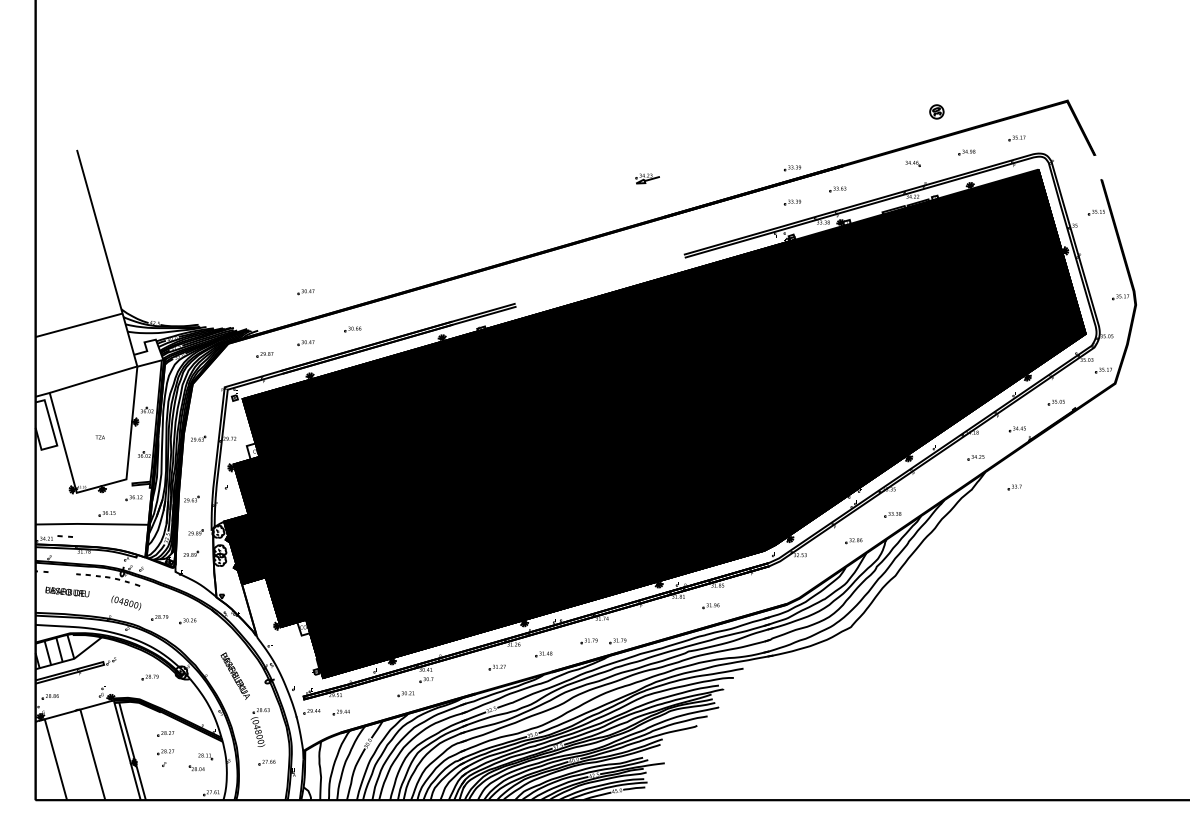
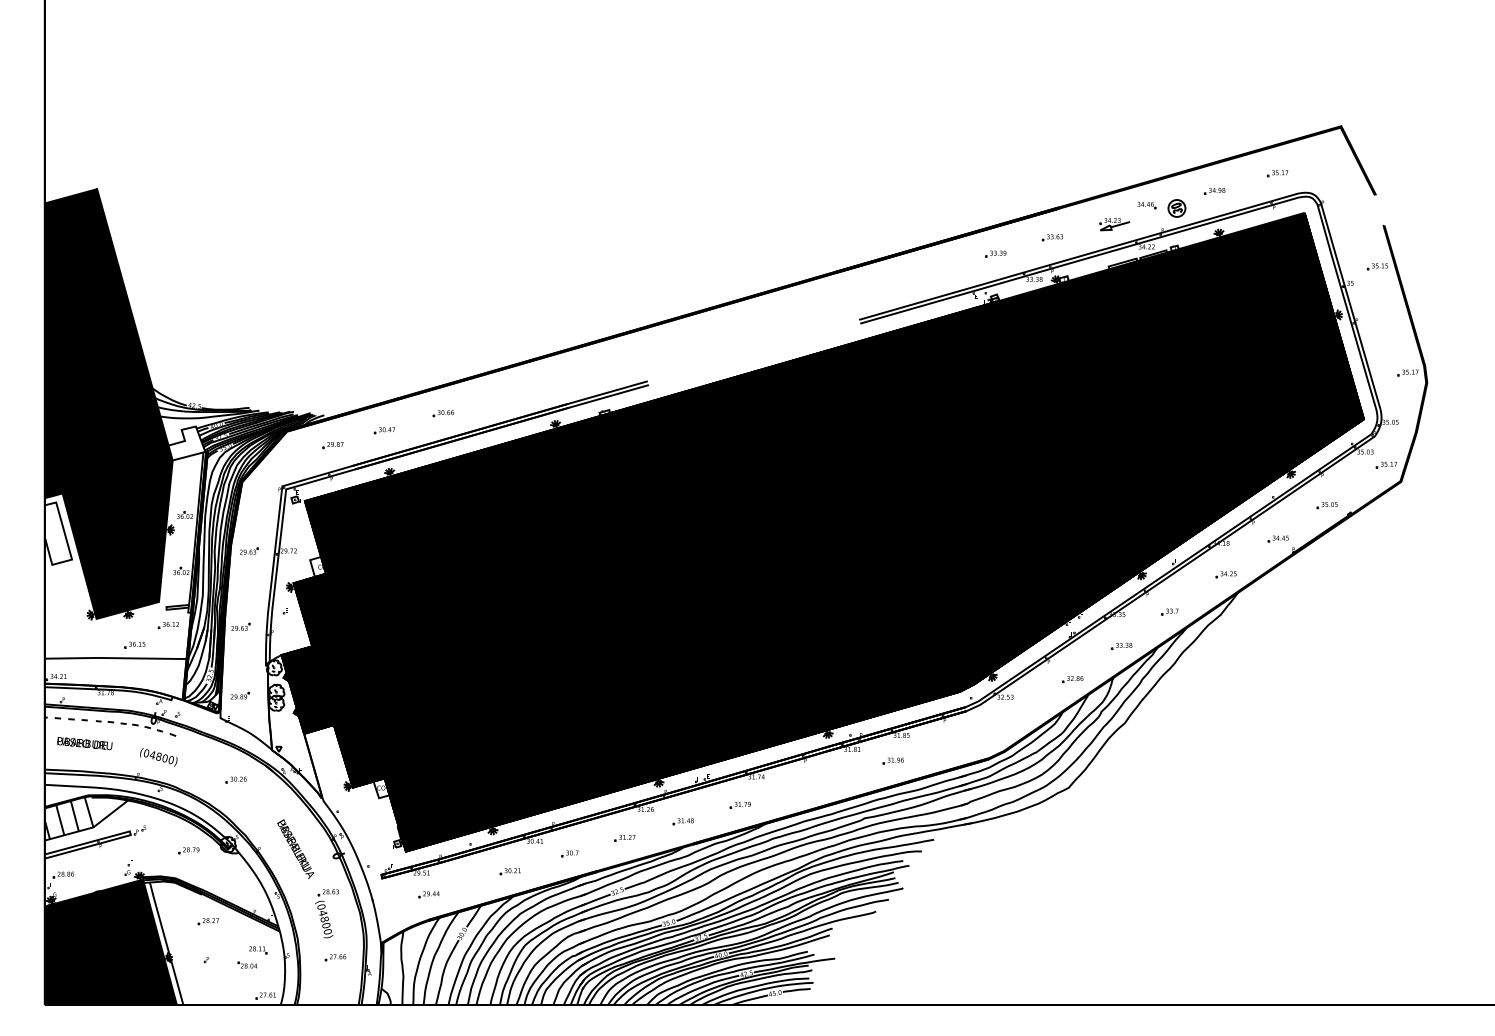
part: (936, 111) -> (1176, 208), moved
part: (792, 167) -> (995, 210), removed
part: (647, 178) -> (1114, 224), moved
part: (306, 291) -> (384, 366), removed
fill: (86, 321) -> (108, 403), added
part: (1014, 486) -> (1169, 611), moved
part: (196, 532) -> (246, 668), removed
part: (64, 536) -> (77, 719), moved
part: (159, 617) -> (200, 775), removed
part: (617, 641) -> (775, 805), removed
part: (426, 679) -> (569, 853), moved
part: (311, 711) -> (391, 893), removed
fill: (87, 749) -> (110, 941), added
part: (165, 752) -> (207, 944), removed

